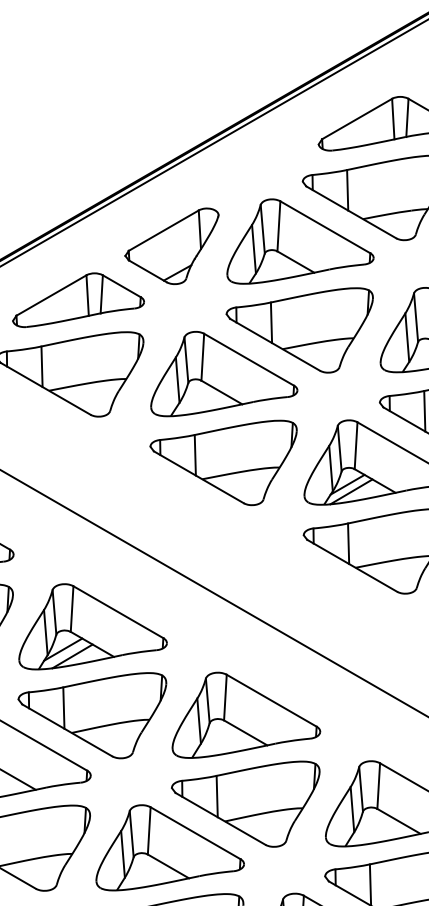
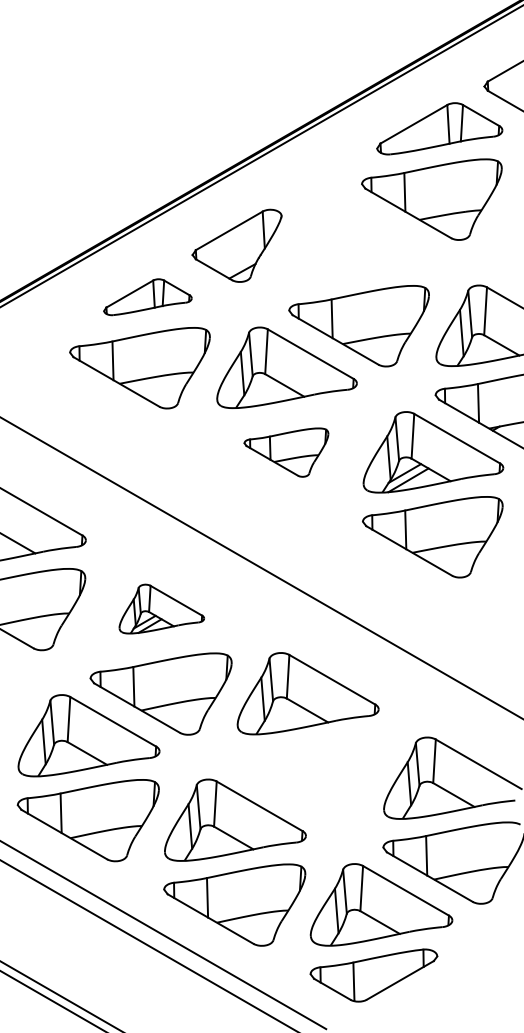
part: (300, 241) -> (359, 241), removed
part: (78, 299) -> (147, 296), size x0.7
part: (223, 462) -> (286, 452), size x0.6
part: (92, 626) -> (161, 608), size x0.6
part: (245, 804) -> (307, 778), removed

